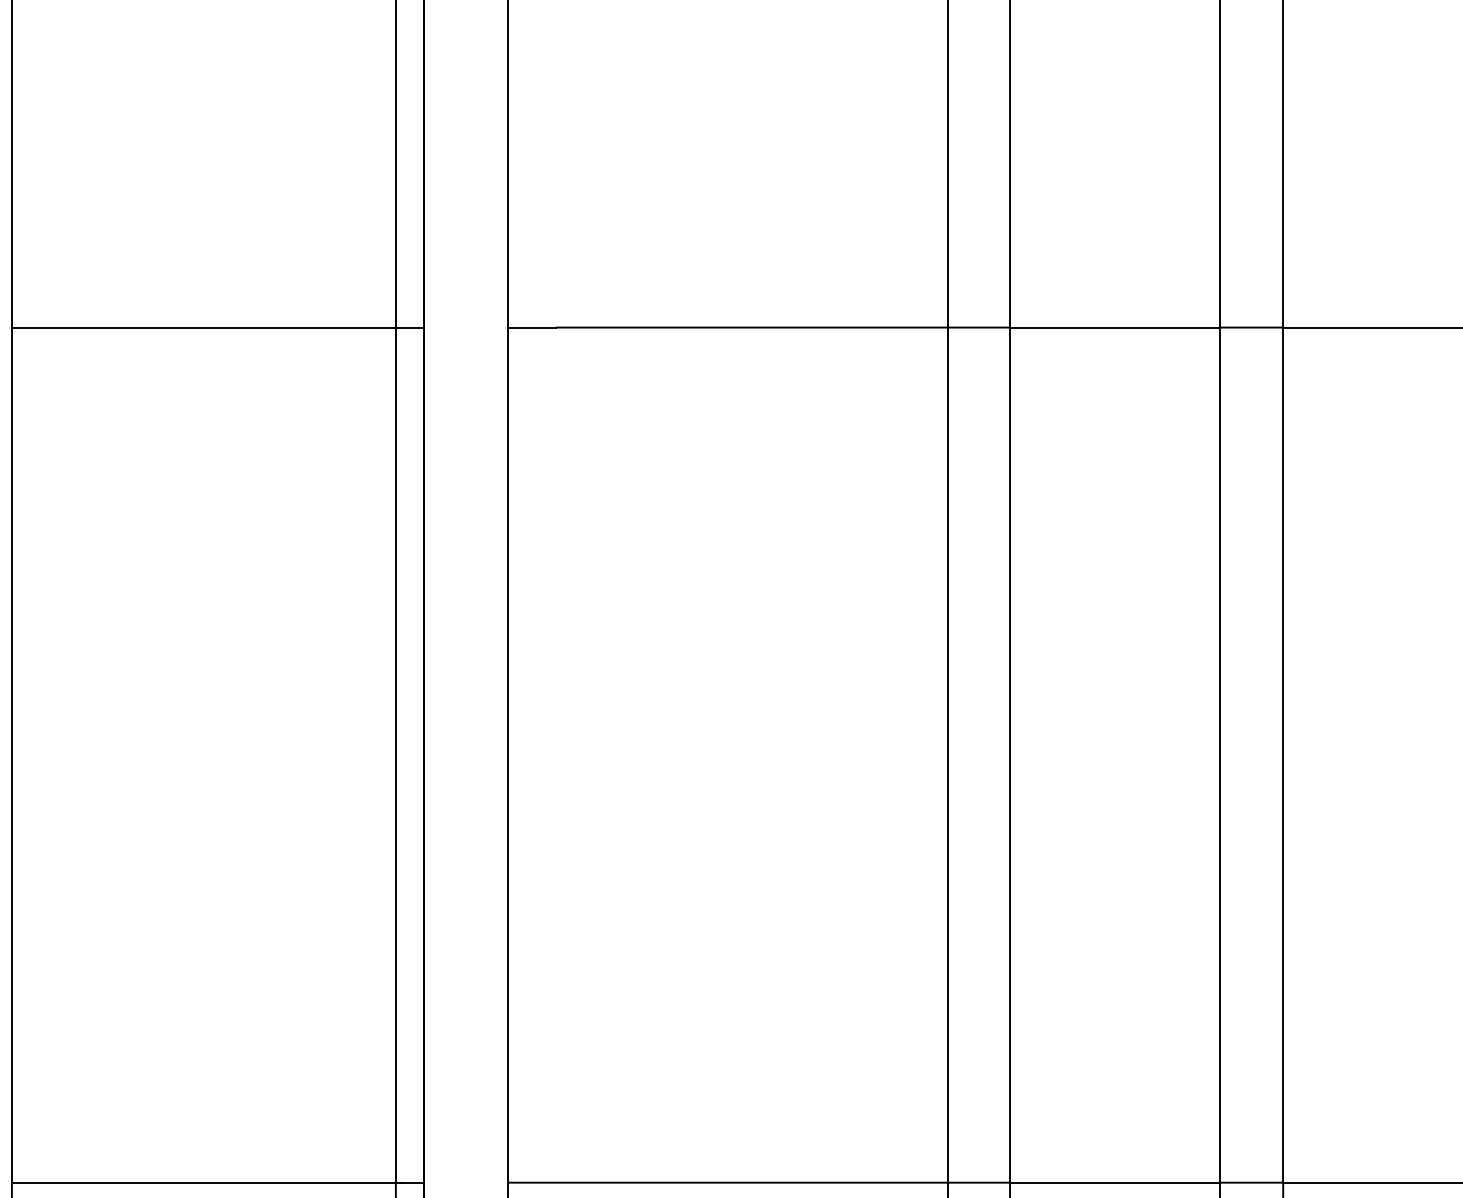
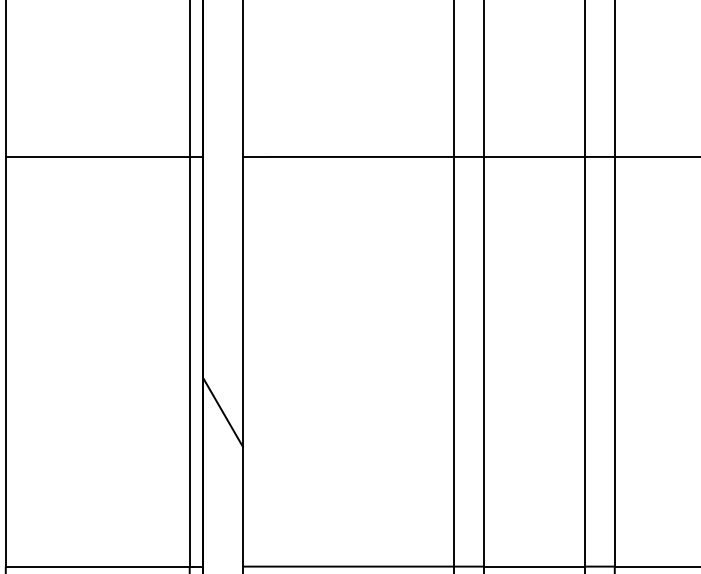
hatch: (466, 860) -> (223, 412), added

